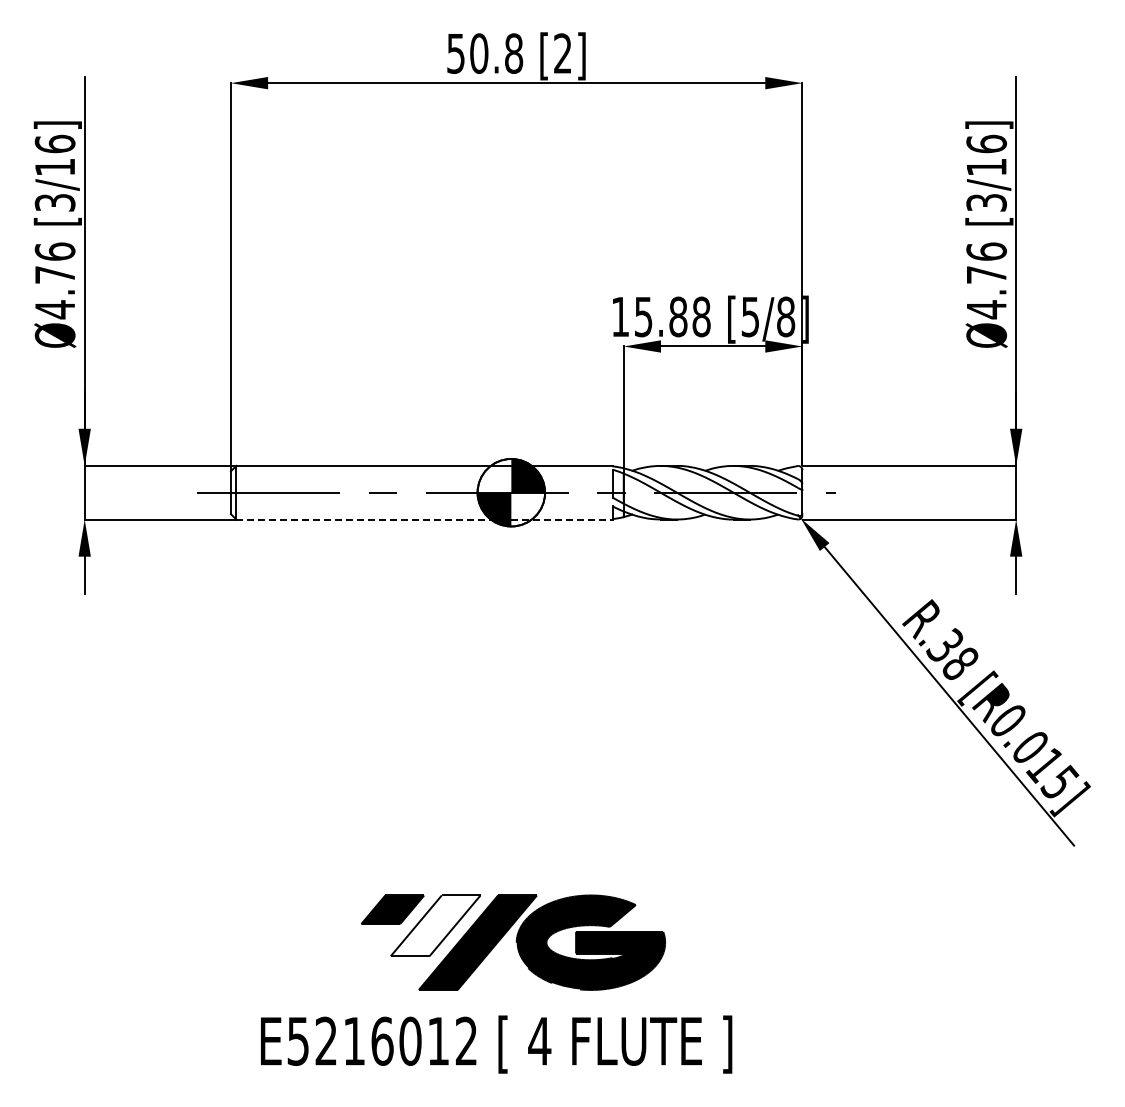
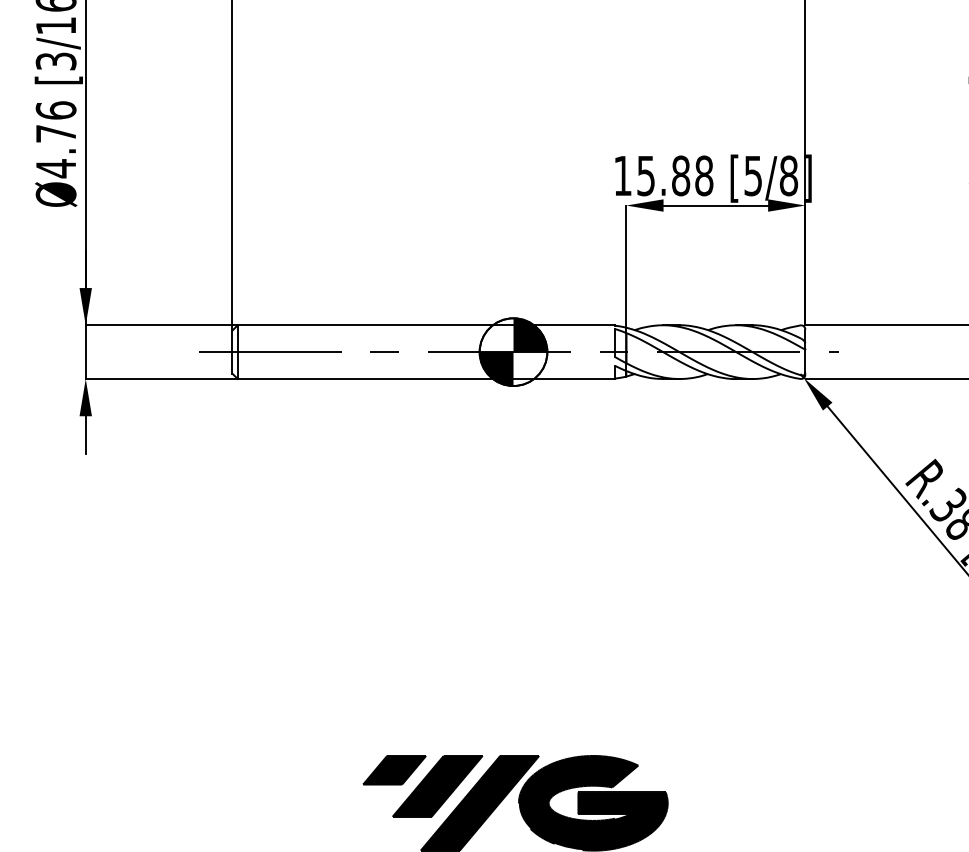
line: (424, 519) -> (426, 378), dashed -> solid
fill: (435, 925) -> (437, 786), added

